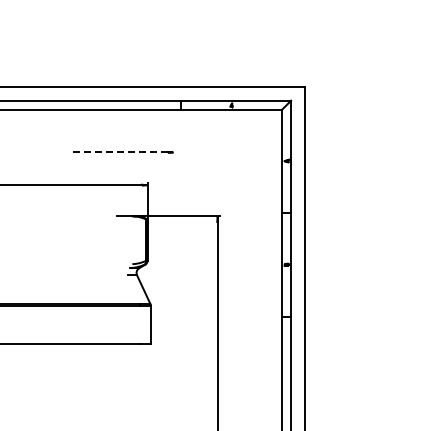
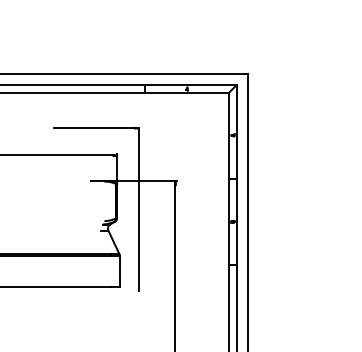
line: (118, 152) -> (92, 128), dashed -> solid
line: (173, 249) -> (138, 208), added

